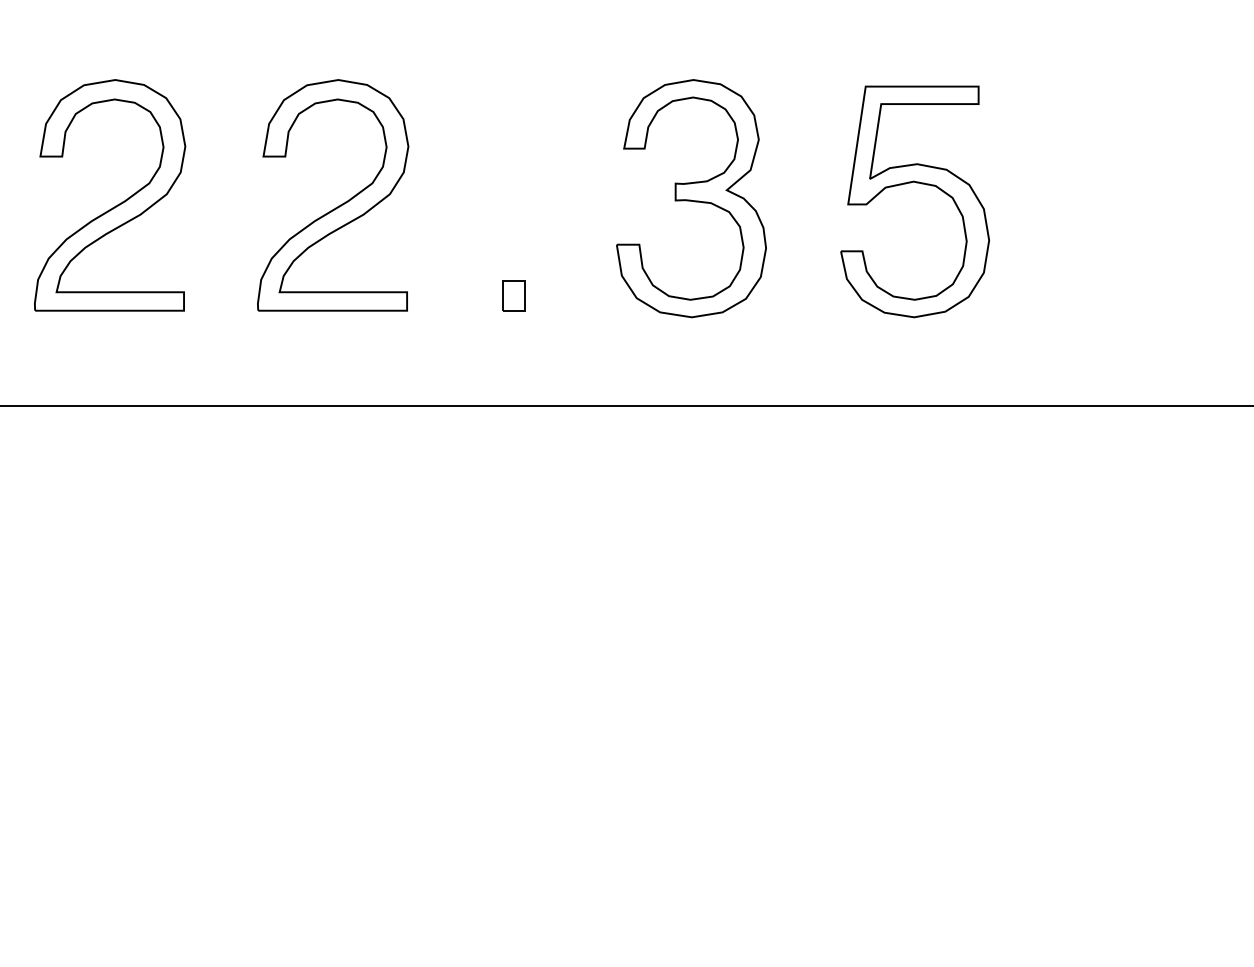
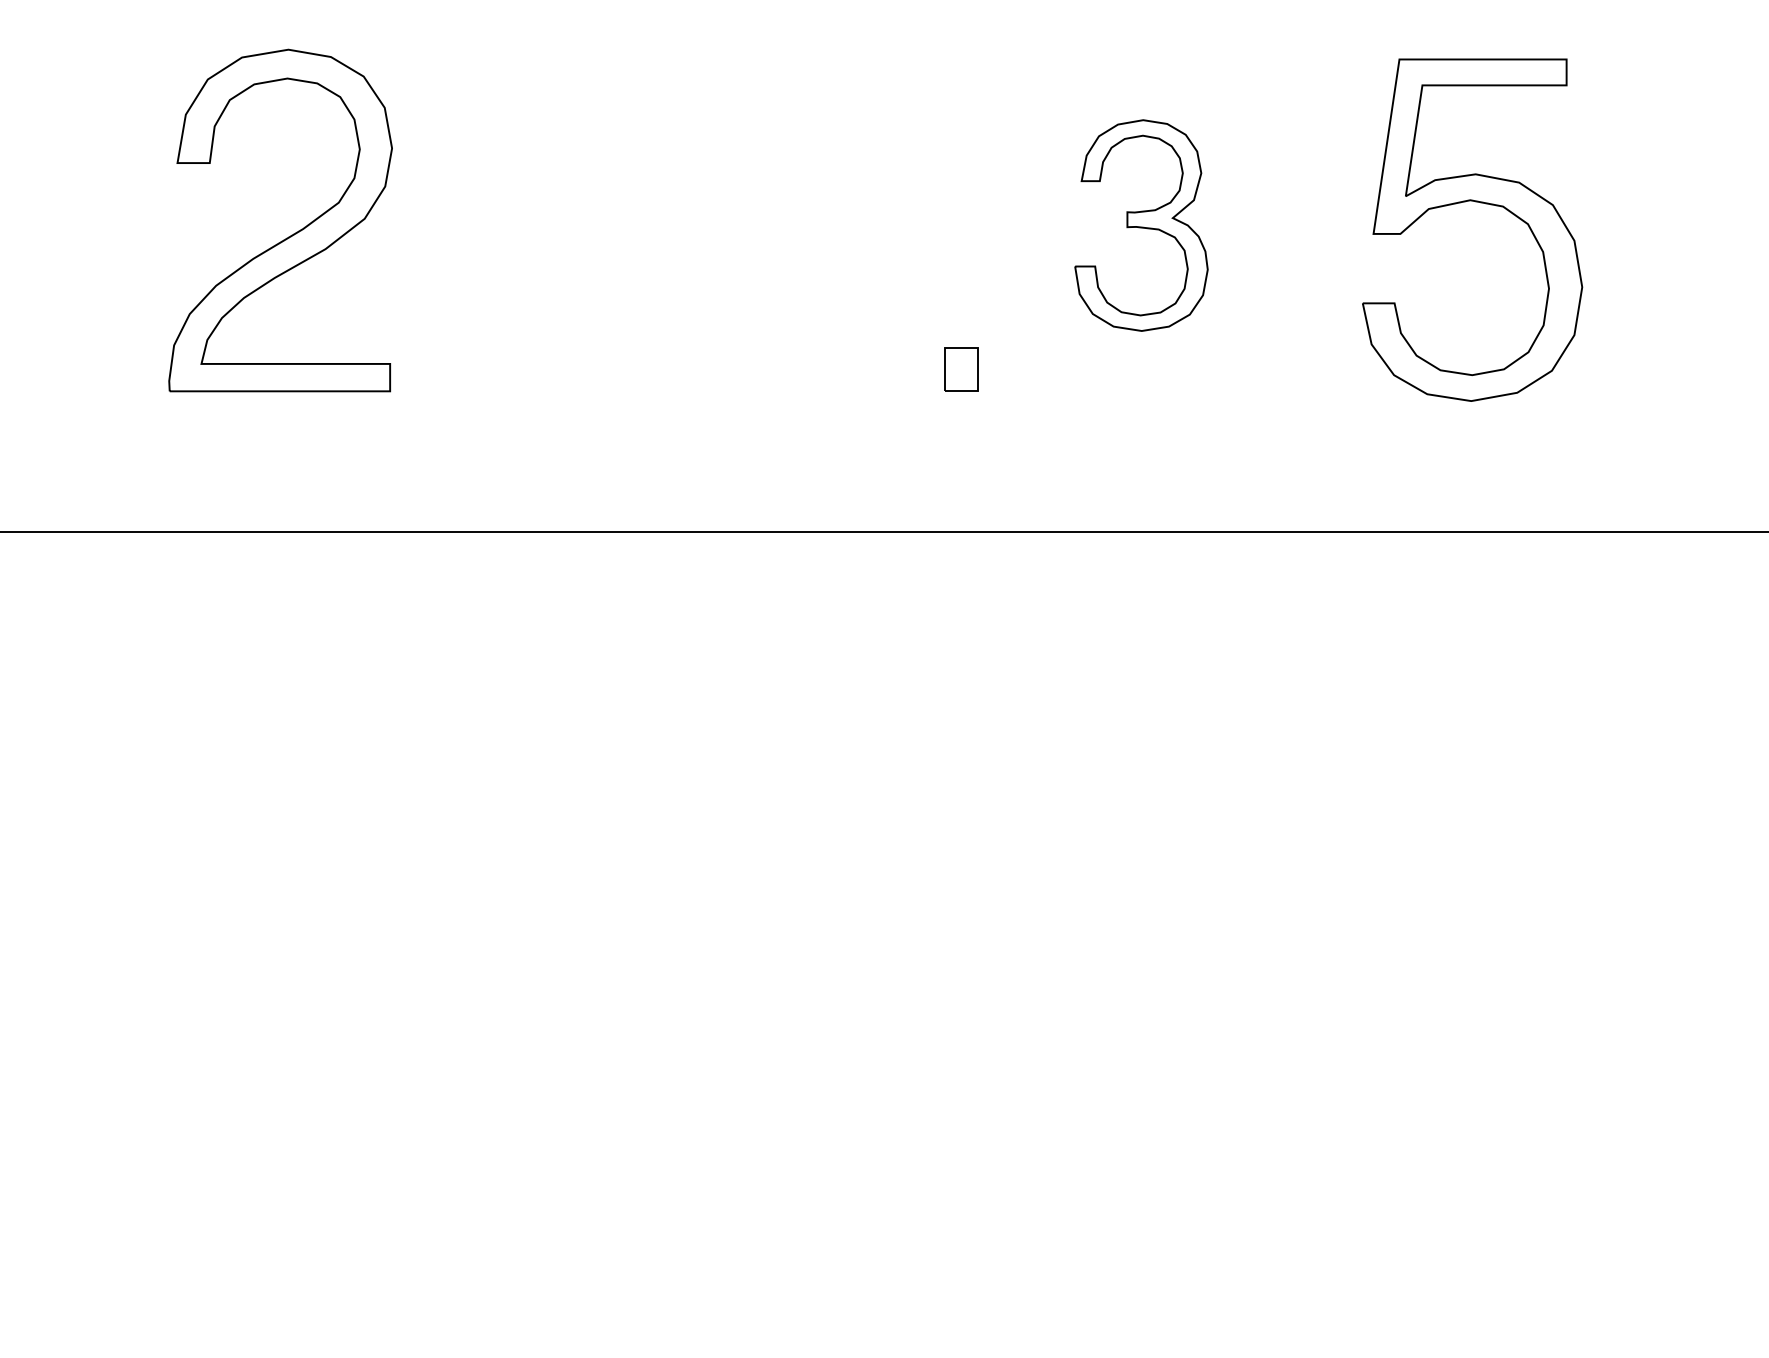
part: (691, 198) -> (1141, 225), size x0.6
part: (338, 205) -> (618, 235), removed
part: (513, 295) -> (960, 368), moved

